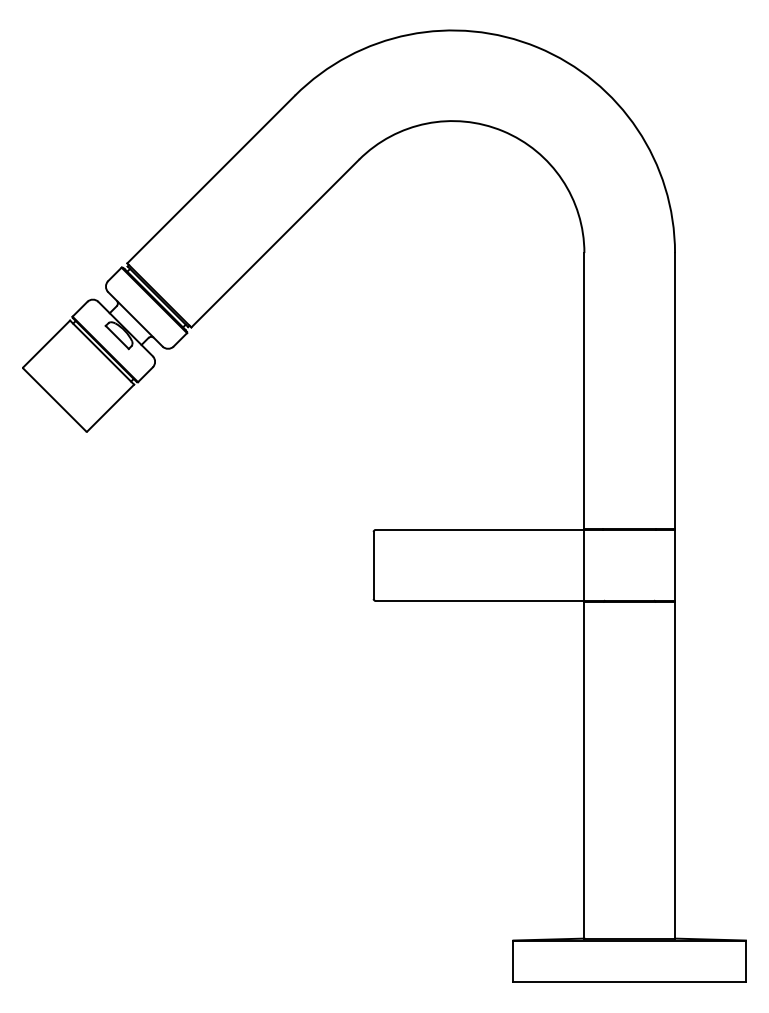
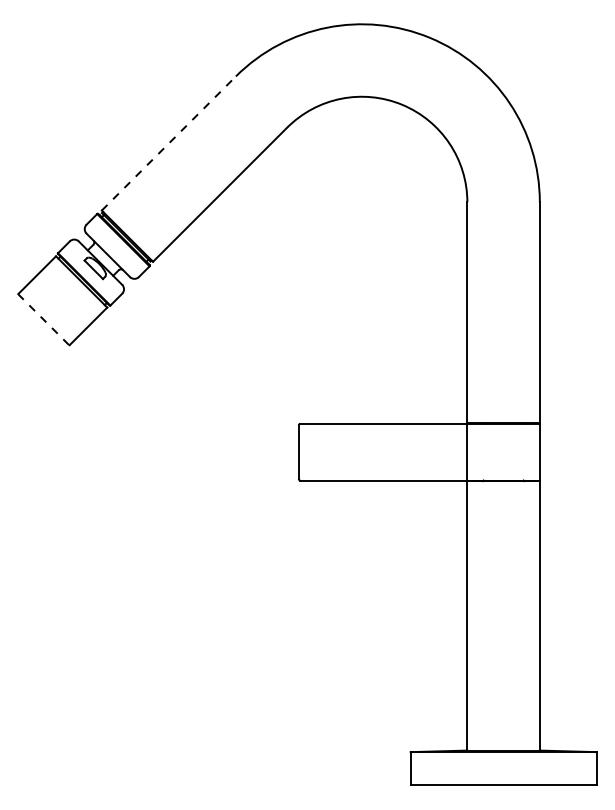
line: (210, 179) -> (168, 143), solid -> dashed
line: (54, 399) -> (43, 319), solid -> dashed

